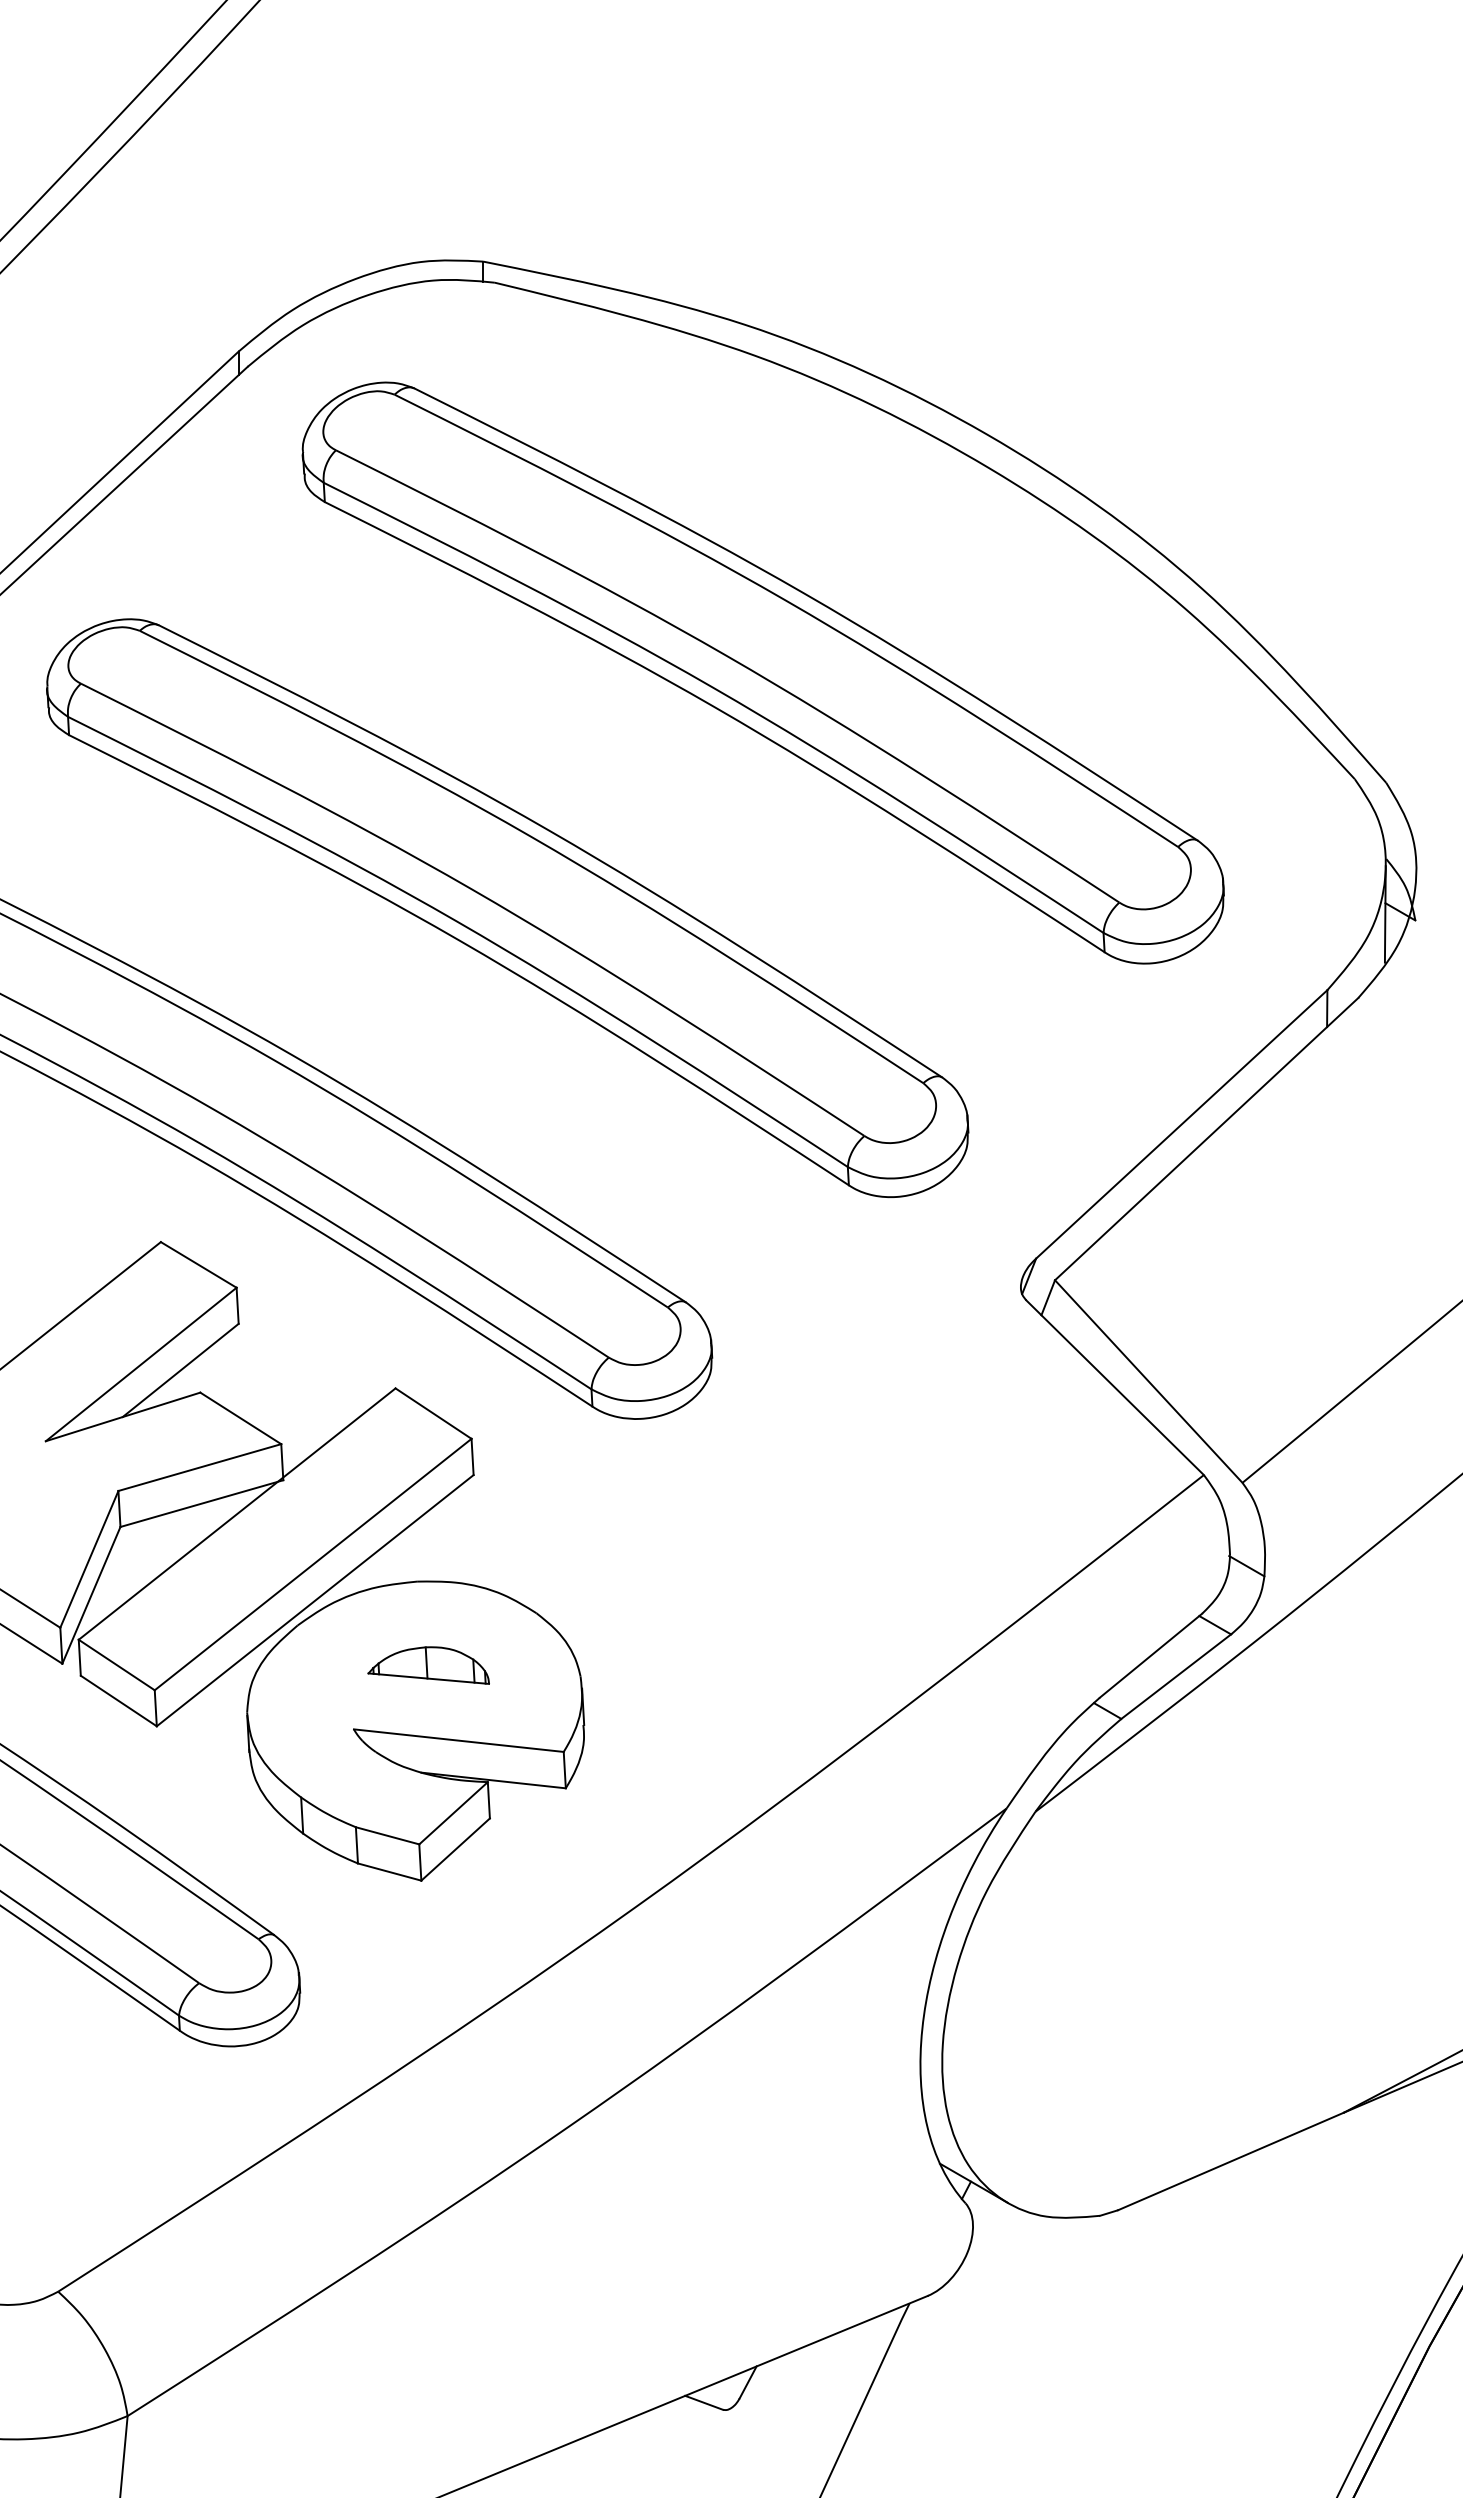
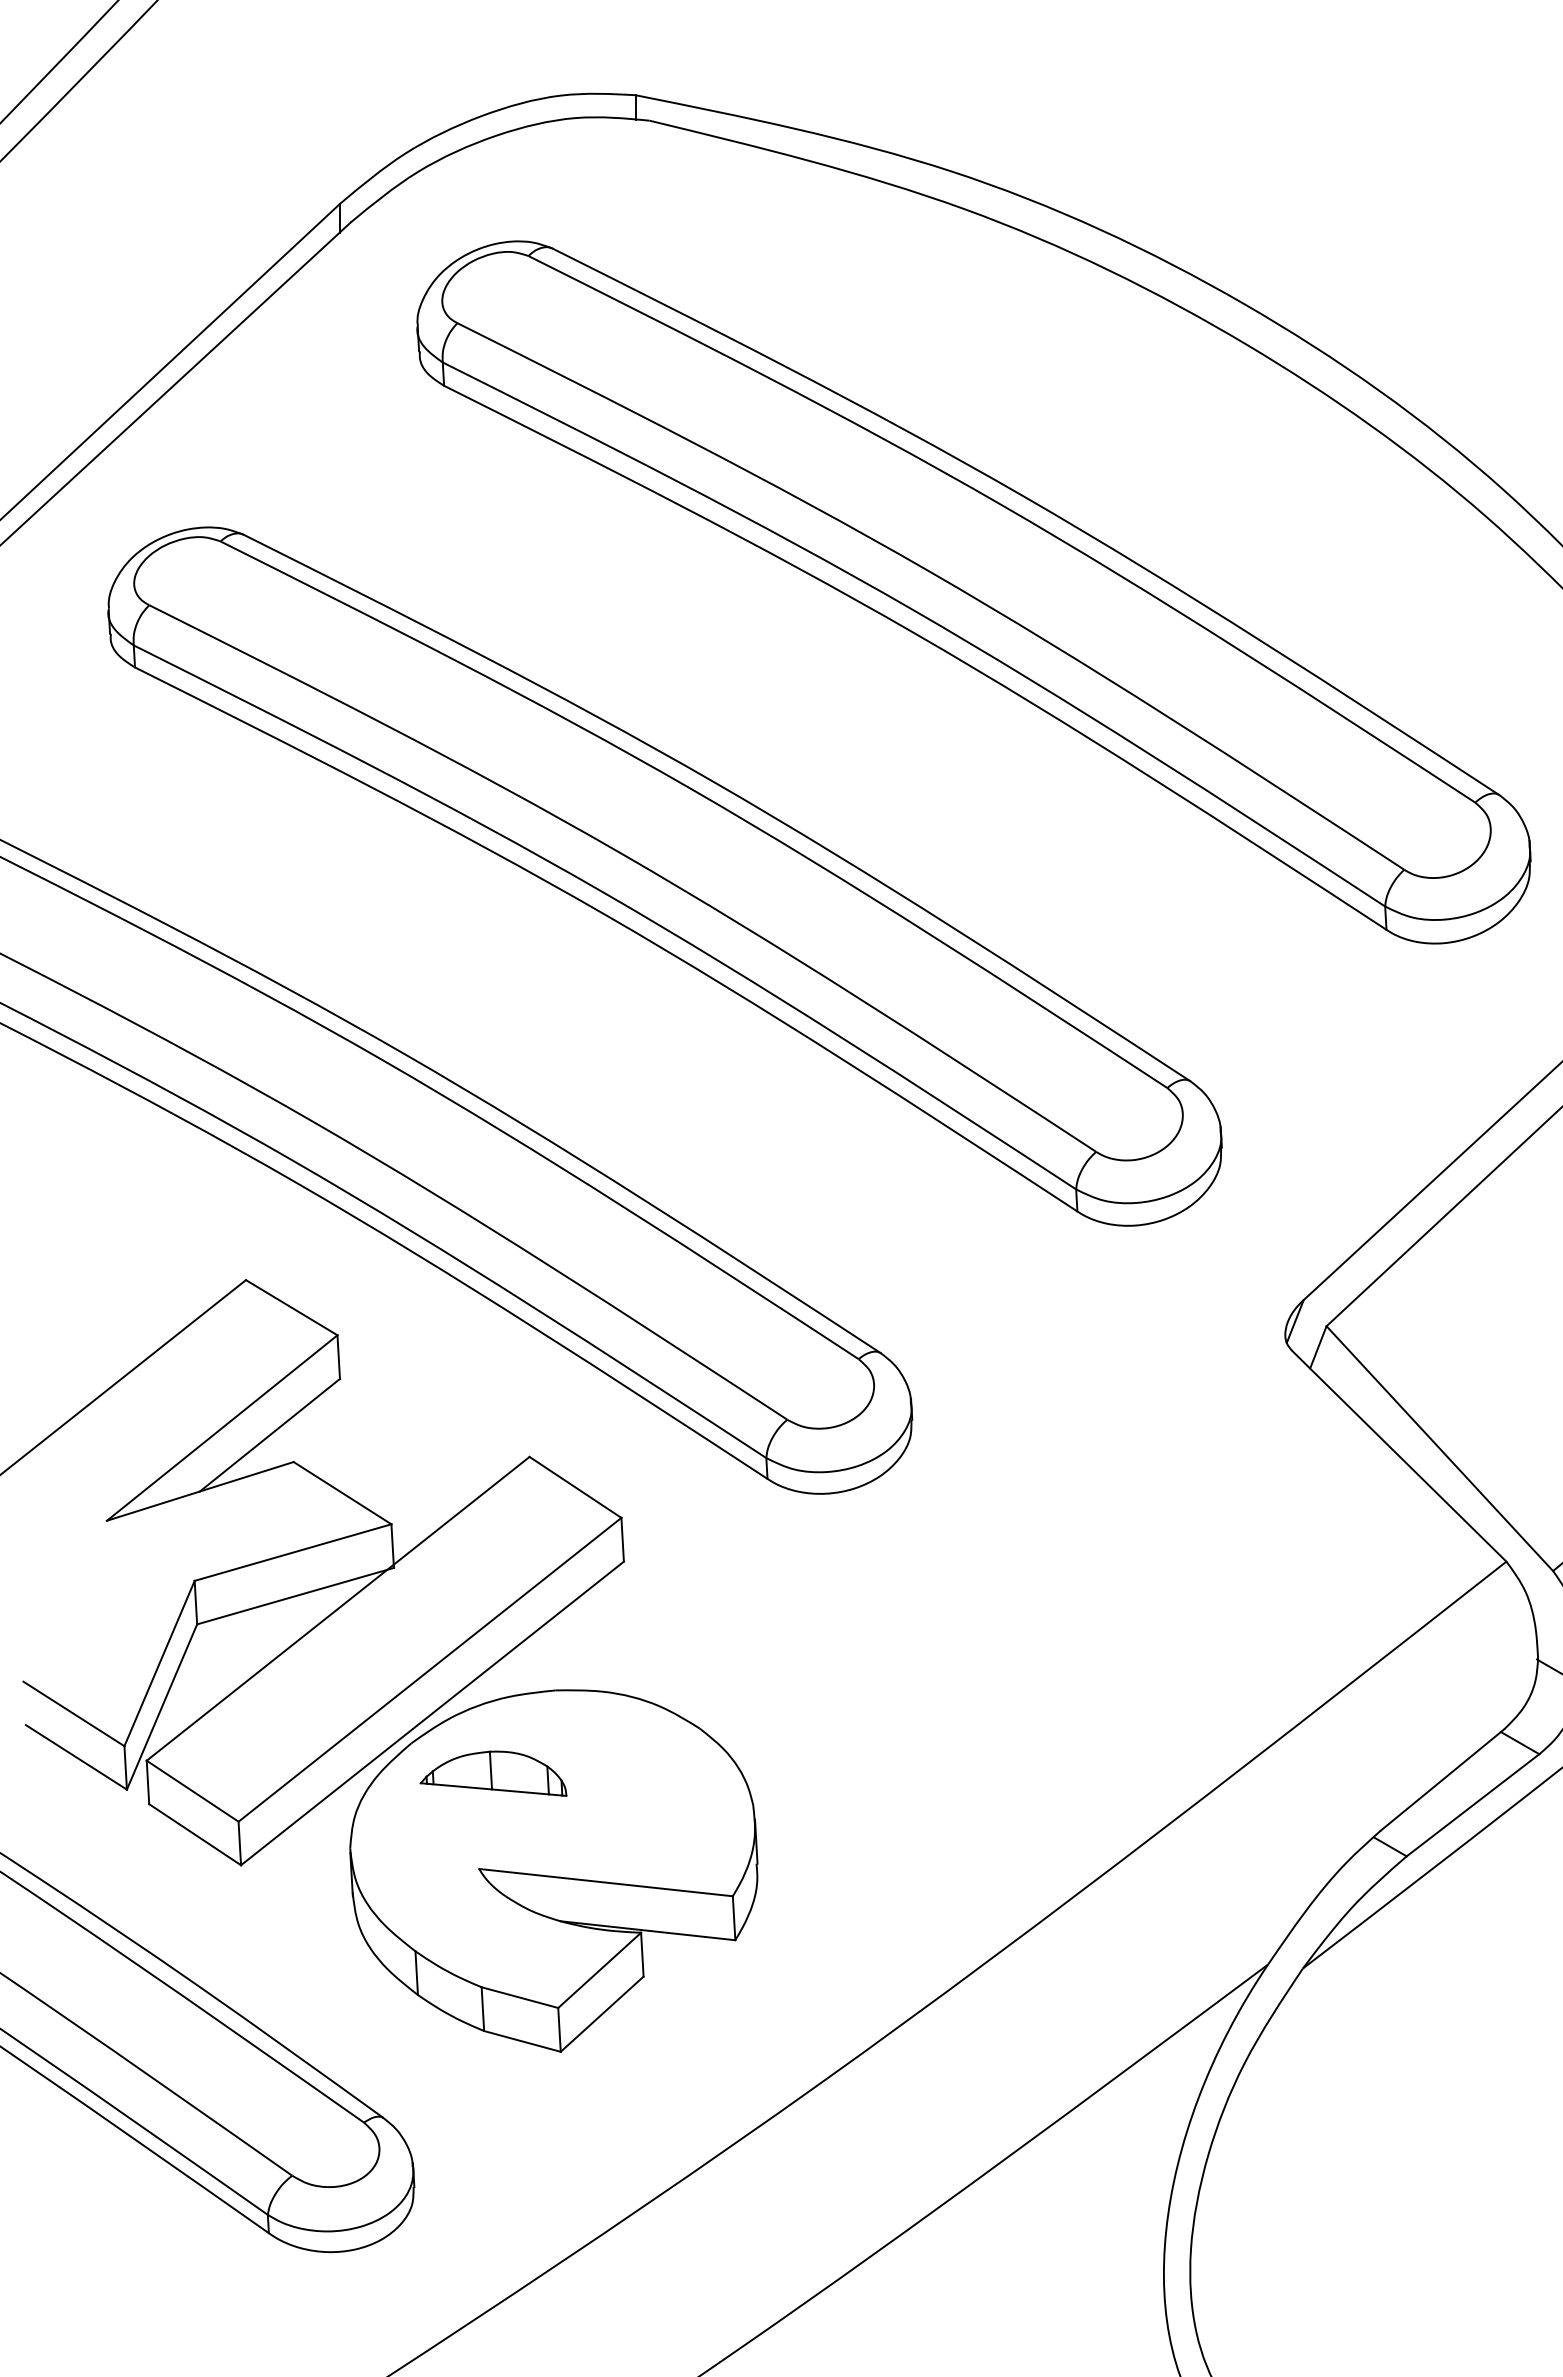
part: (428, 1665) -> (493, 1773), moved

